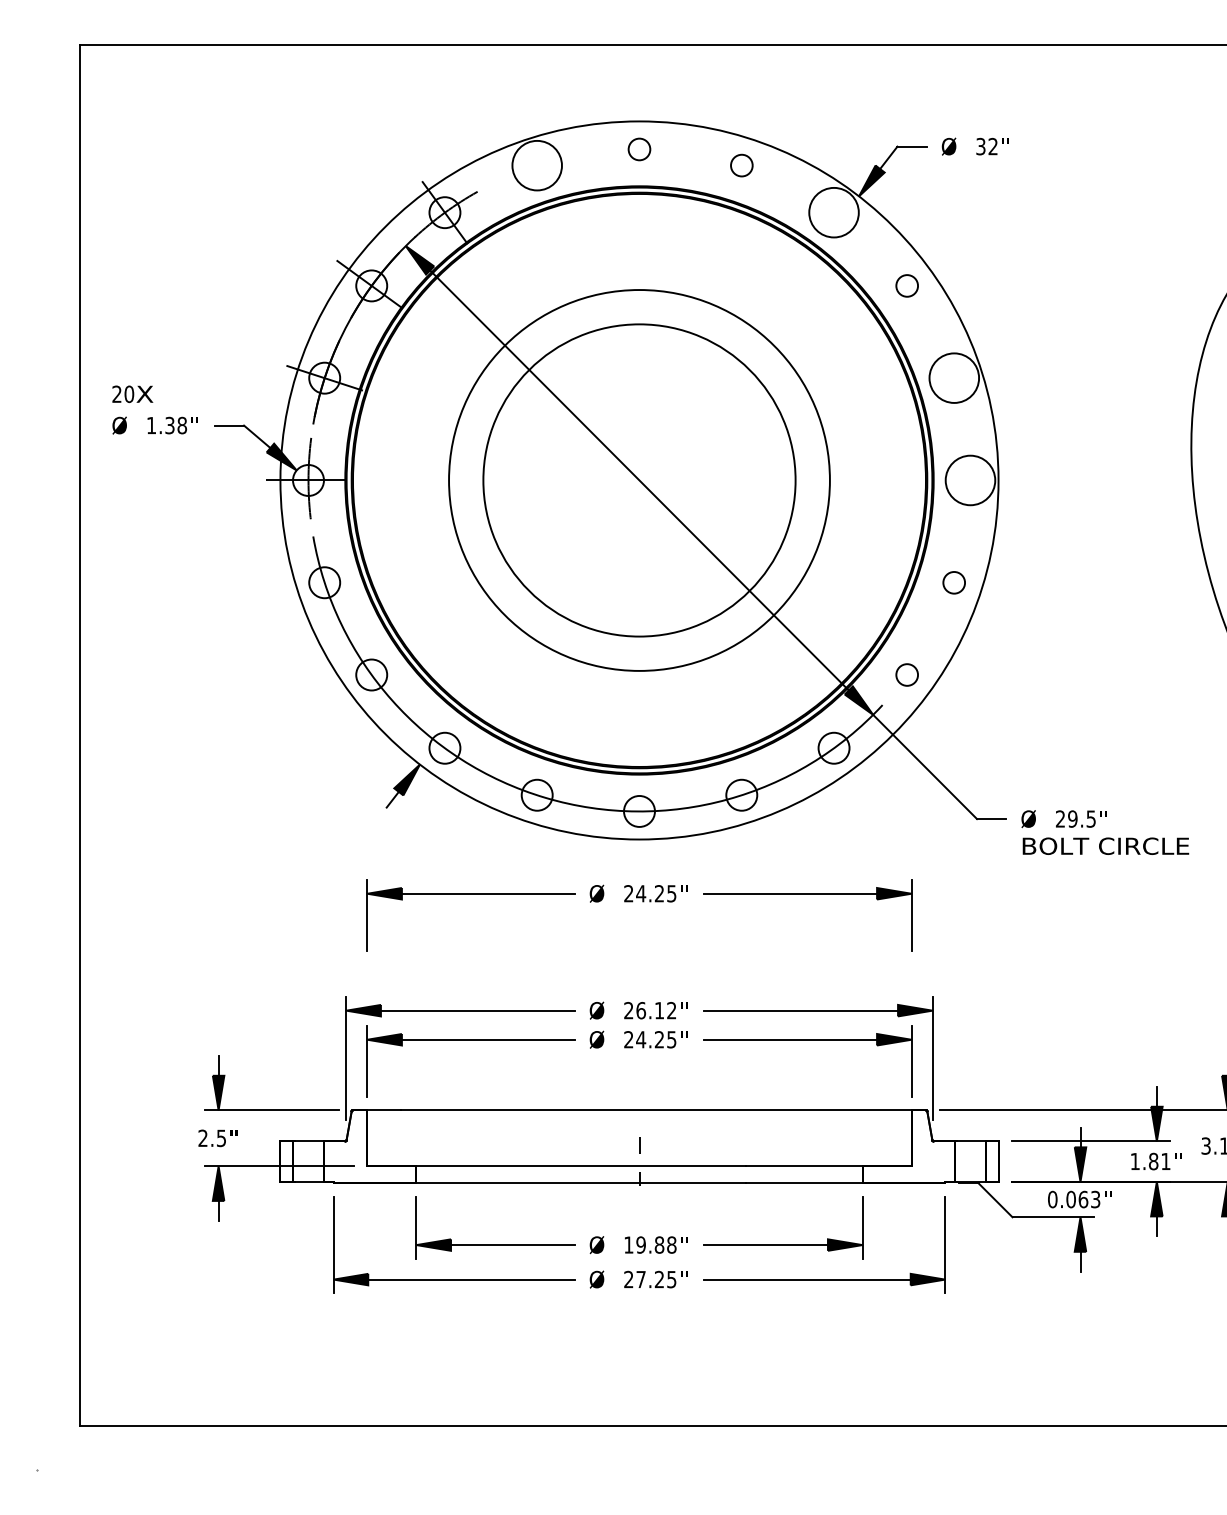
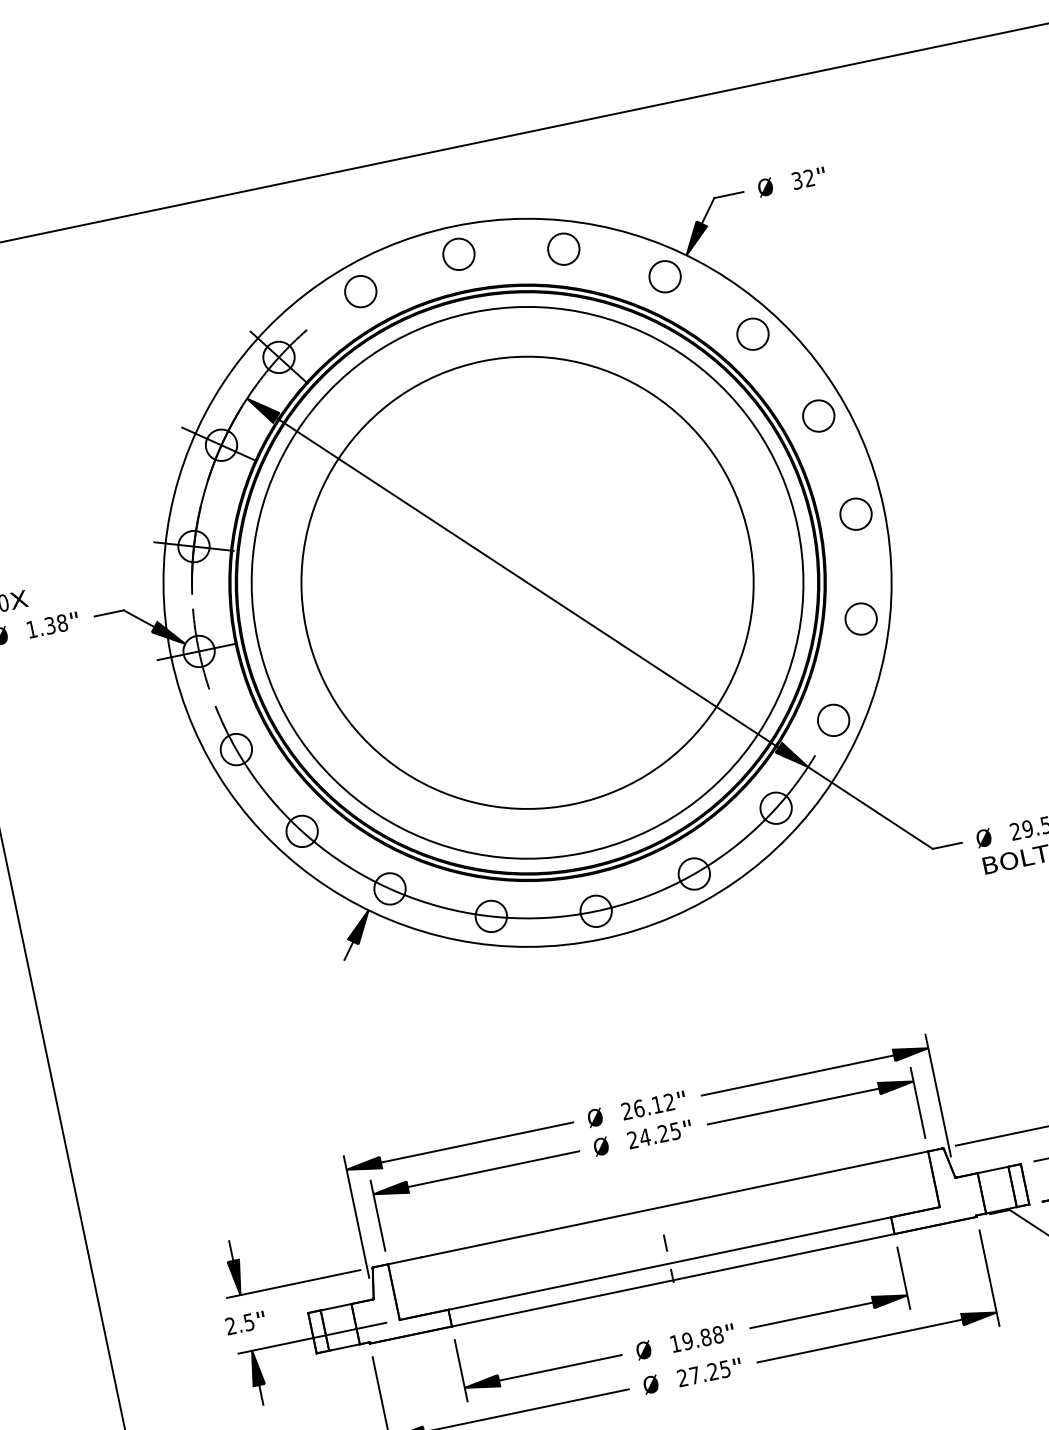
circle: (639, 149) -> (458, 254), size x1.43
circle: (536, 165) -> (360, 291), size x0.62
circle: (741, 165) -> (563, 249), size x1.43
circle: (833, 212) -> (664, 276), size x0.62
circle: (906, 285) -> (752, 333), size x1.43
circle: (953, 377) -> (817, 415), size x0.62
circle: (639, 480) -> (527, 582), size x1.43
circle: (639, 480) -> (527, 582), size x1.43
circle: (970, 480) -> (856, 514), size x0.62
circle: (953, 582) -> (860, 618), size x1.43
circle: (906, 674) -> (832, 720), size x1.43
part: (642, 902) -> (618, 1001), removed

